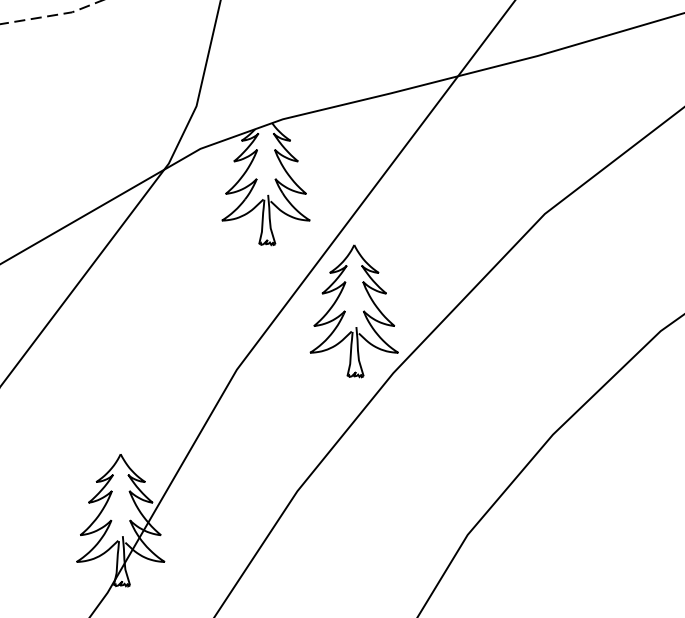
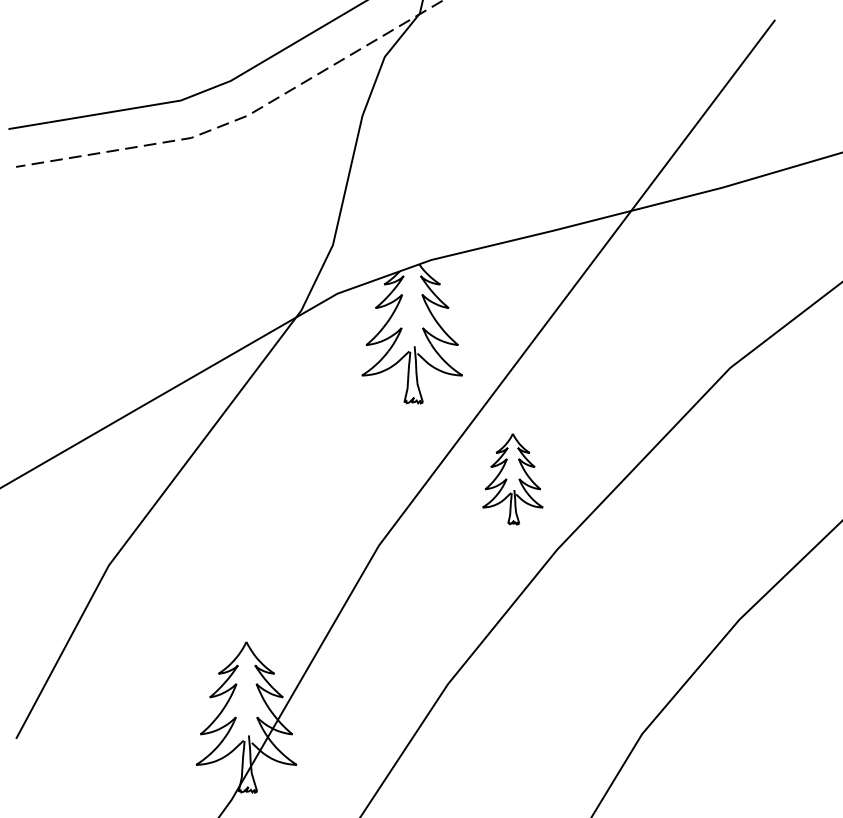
part: (353, 311) -> (512, 479), size x0.6

